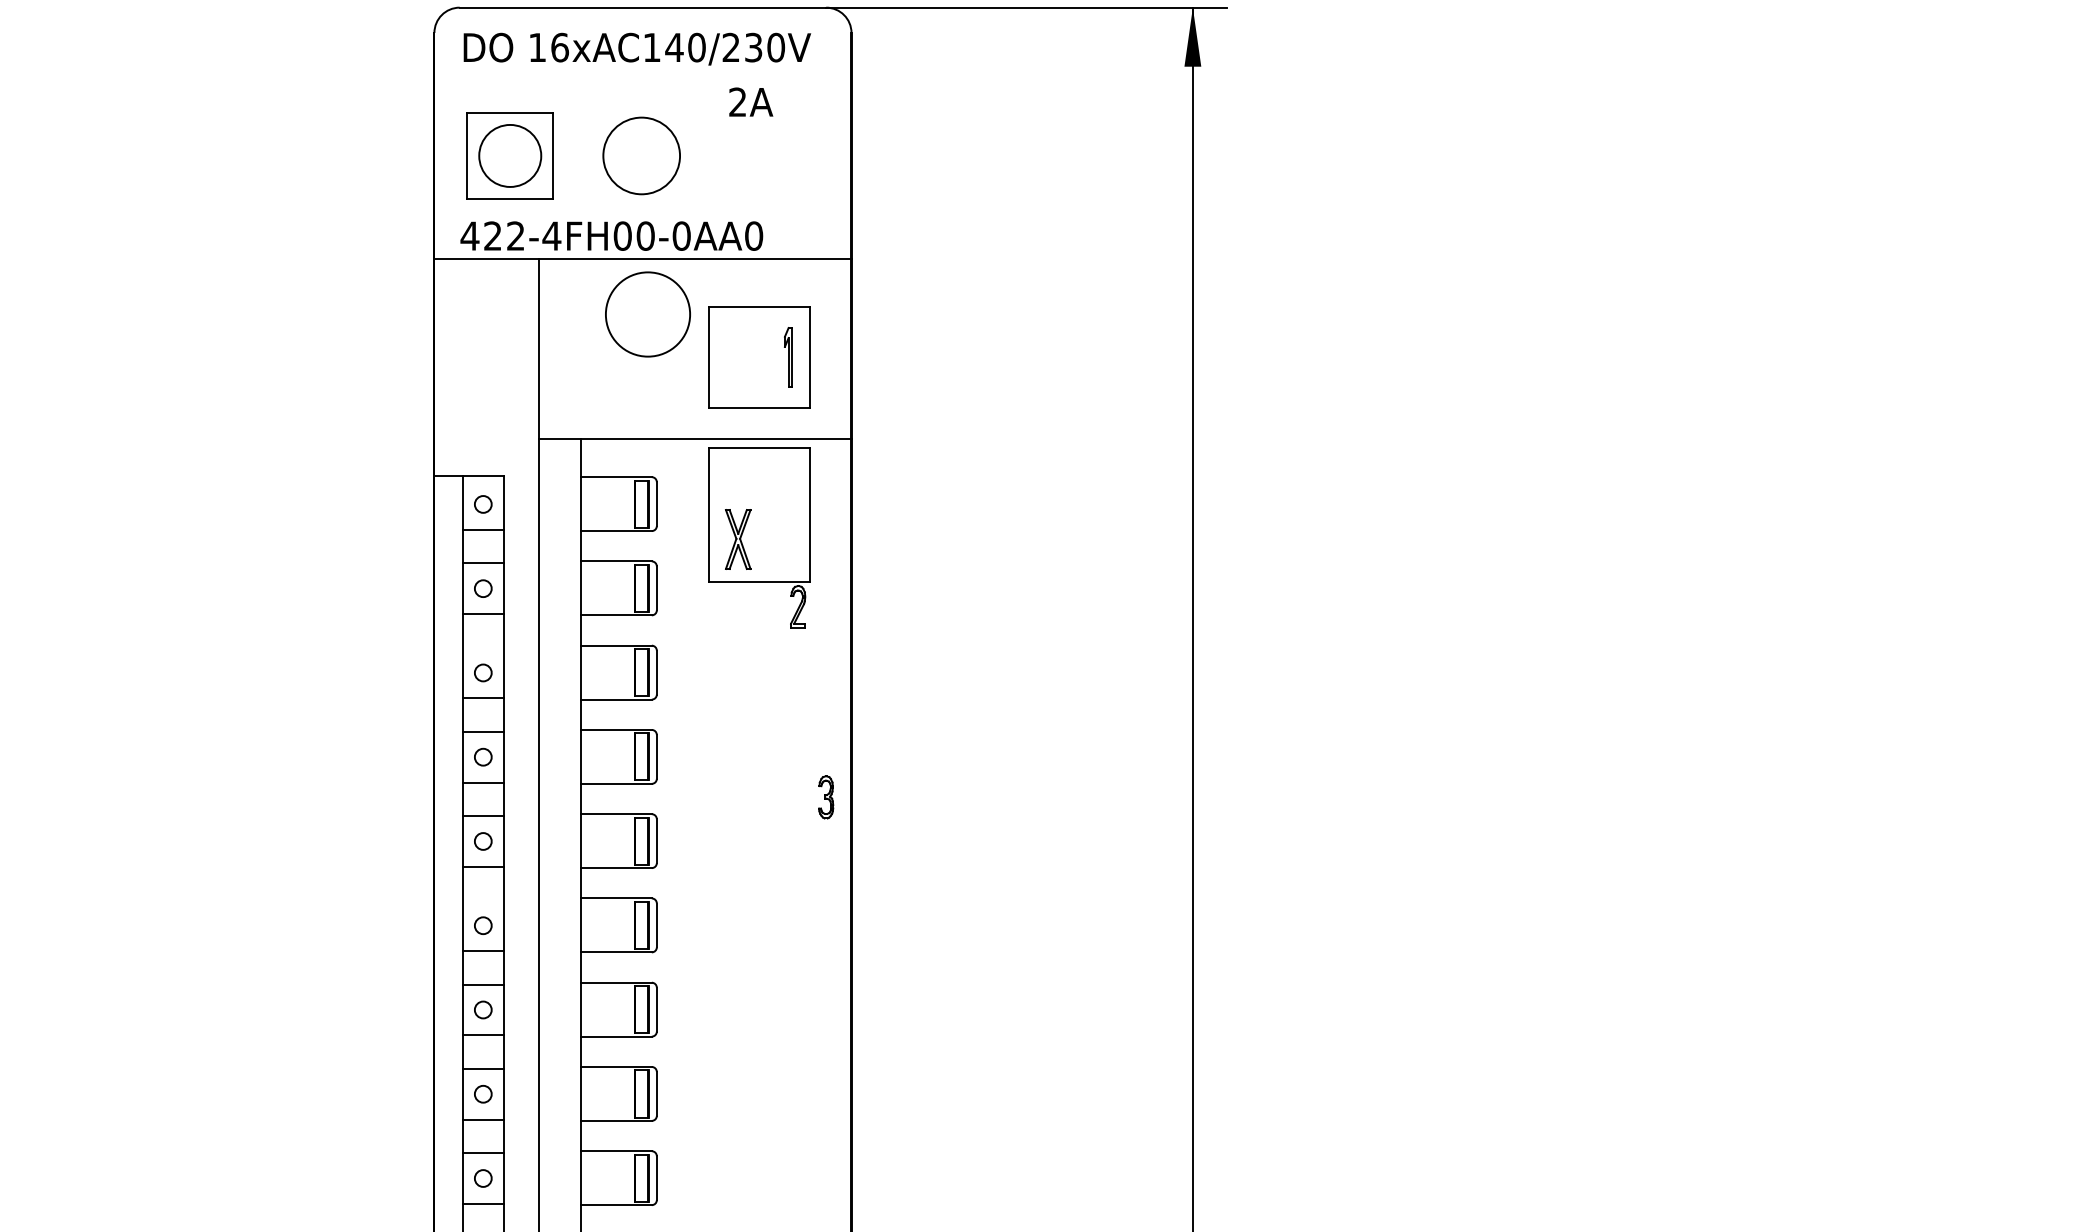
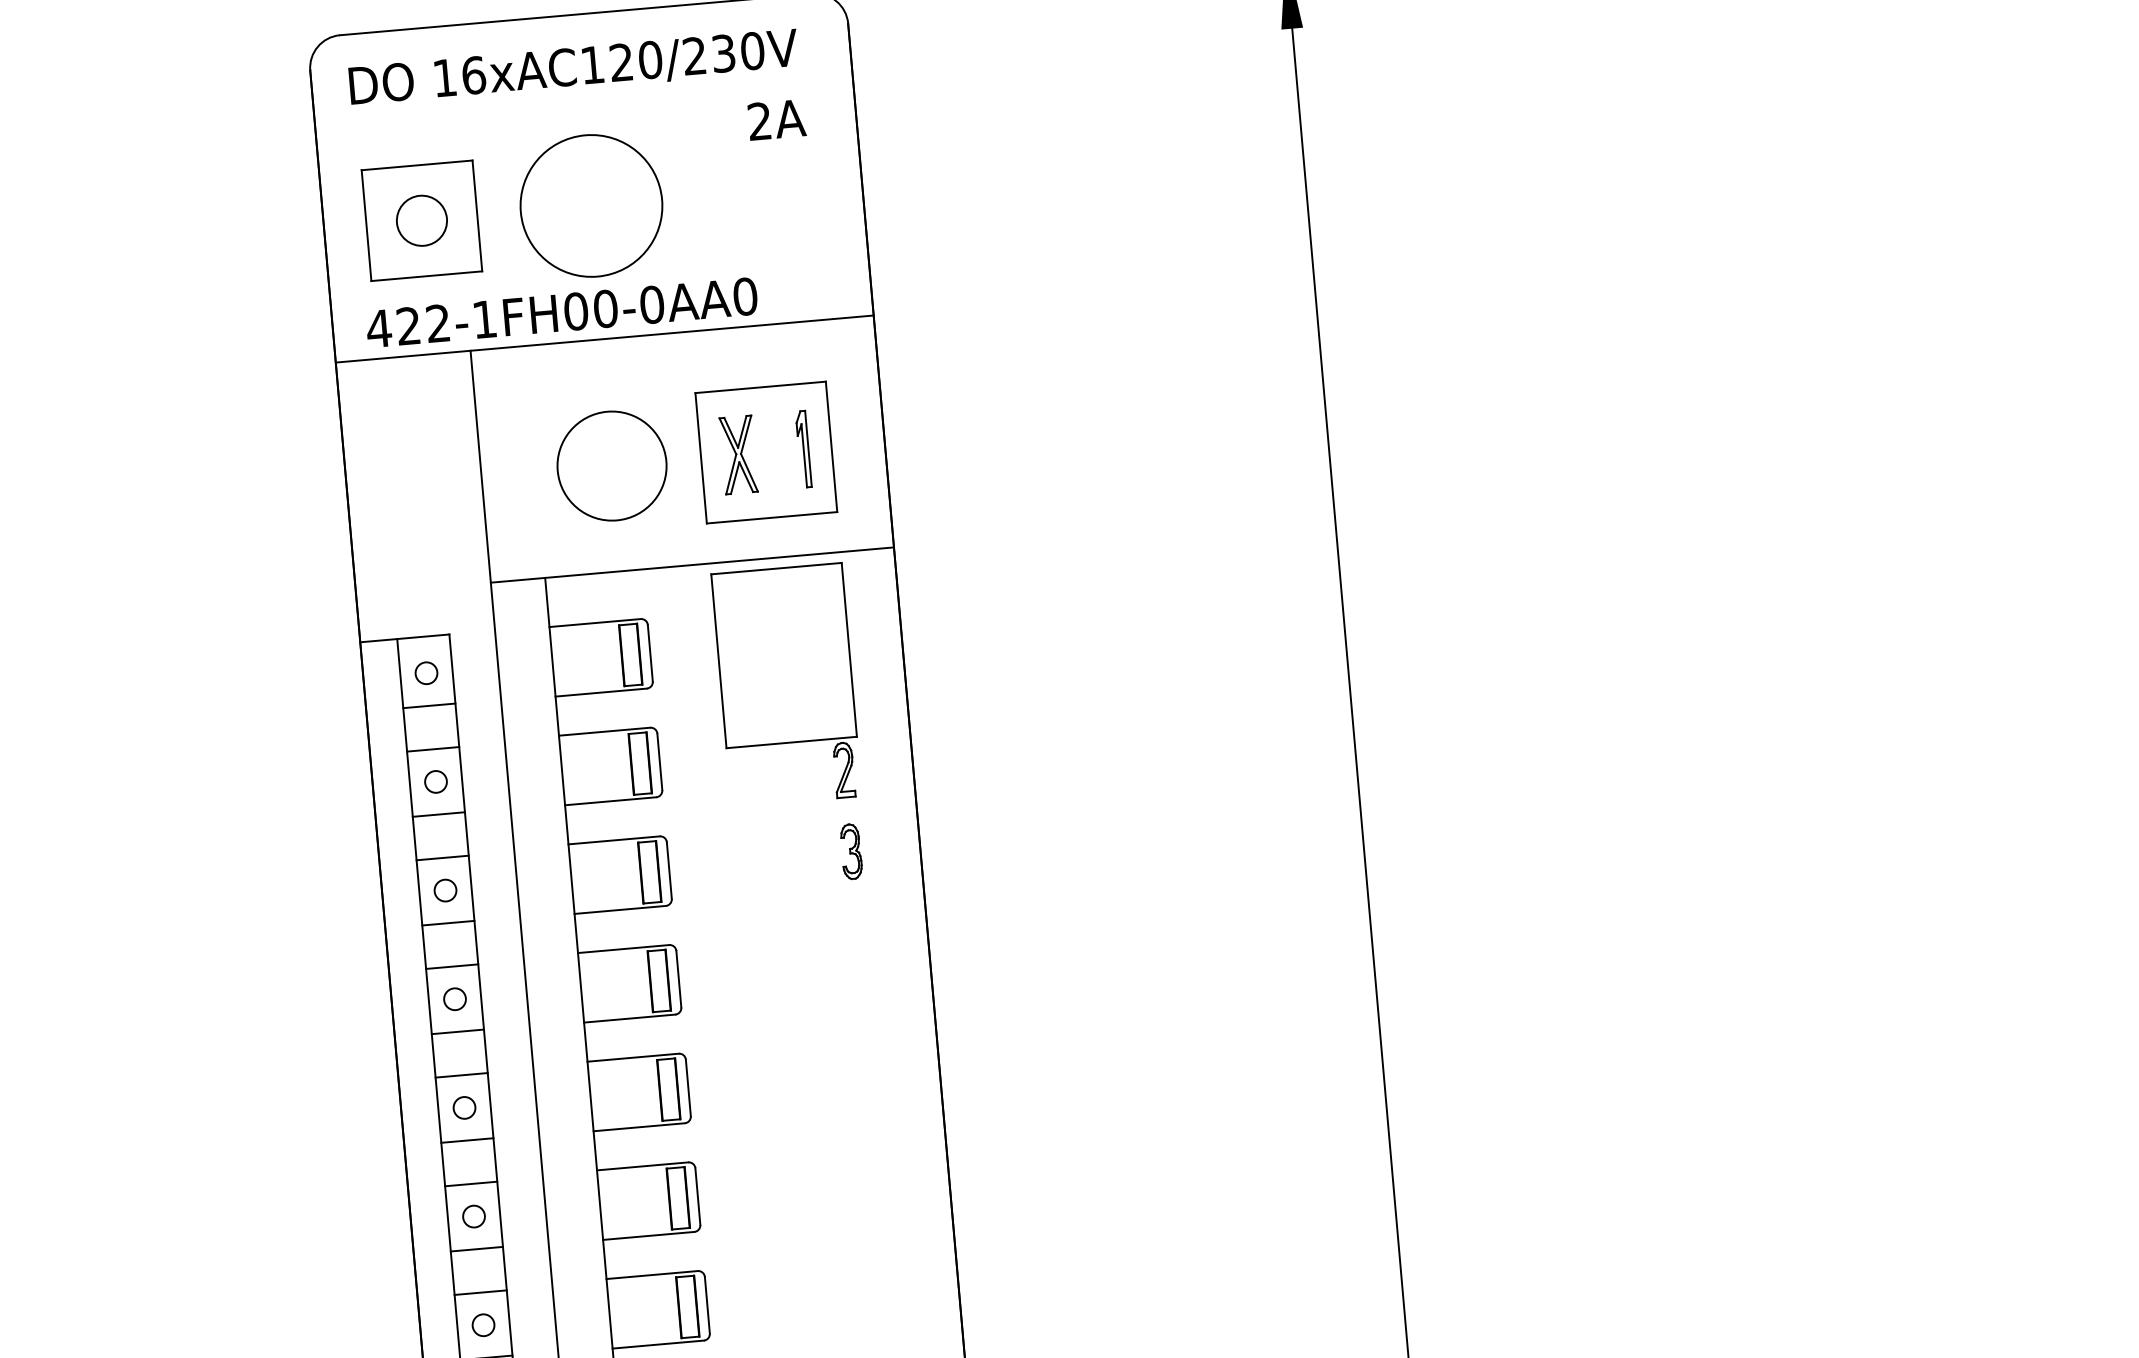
text: (674, 46) -> (621, 61), 16xAC140/230V -> 16xAC120/230V
text: (751, 101) -> (777, 118), moved
circle: (509, 155) -> (420, 220), size x0.62
circle: (641, 155) -> (591, 205), size x1.43
text: (551, 235) -> (484, 318), 422-4FH00-0AA0 -> 422-1FH00-0AA0
circle: (647, 314) -> (611, 466), moved
part: (738, 539) -> (739, 454), moved
line: (483, 647) -> (442, 857), added
part: (826, 797) -> (851, 851), moved
line: (483, 900) -> (471, 1184), added

